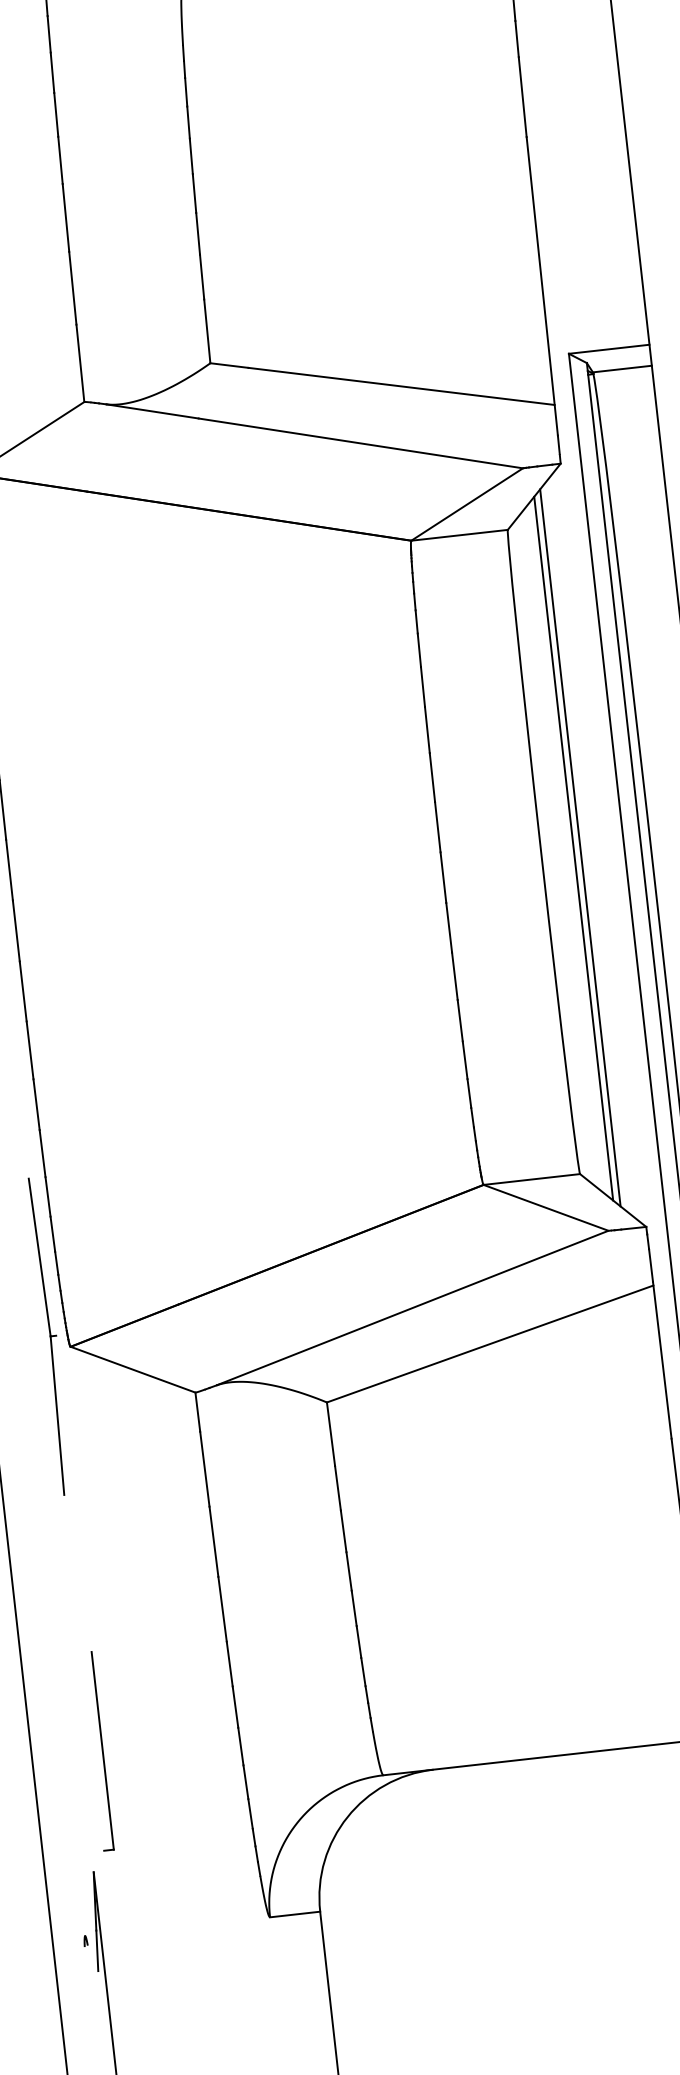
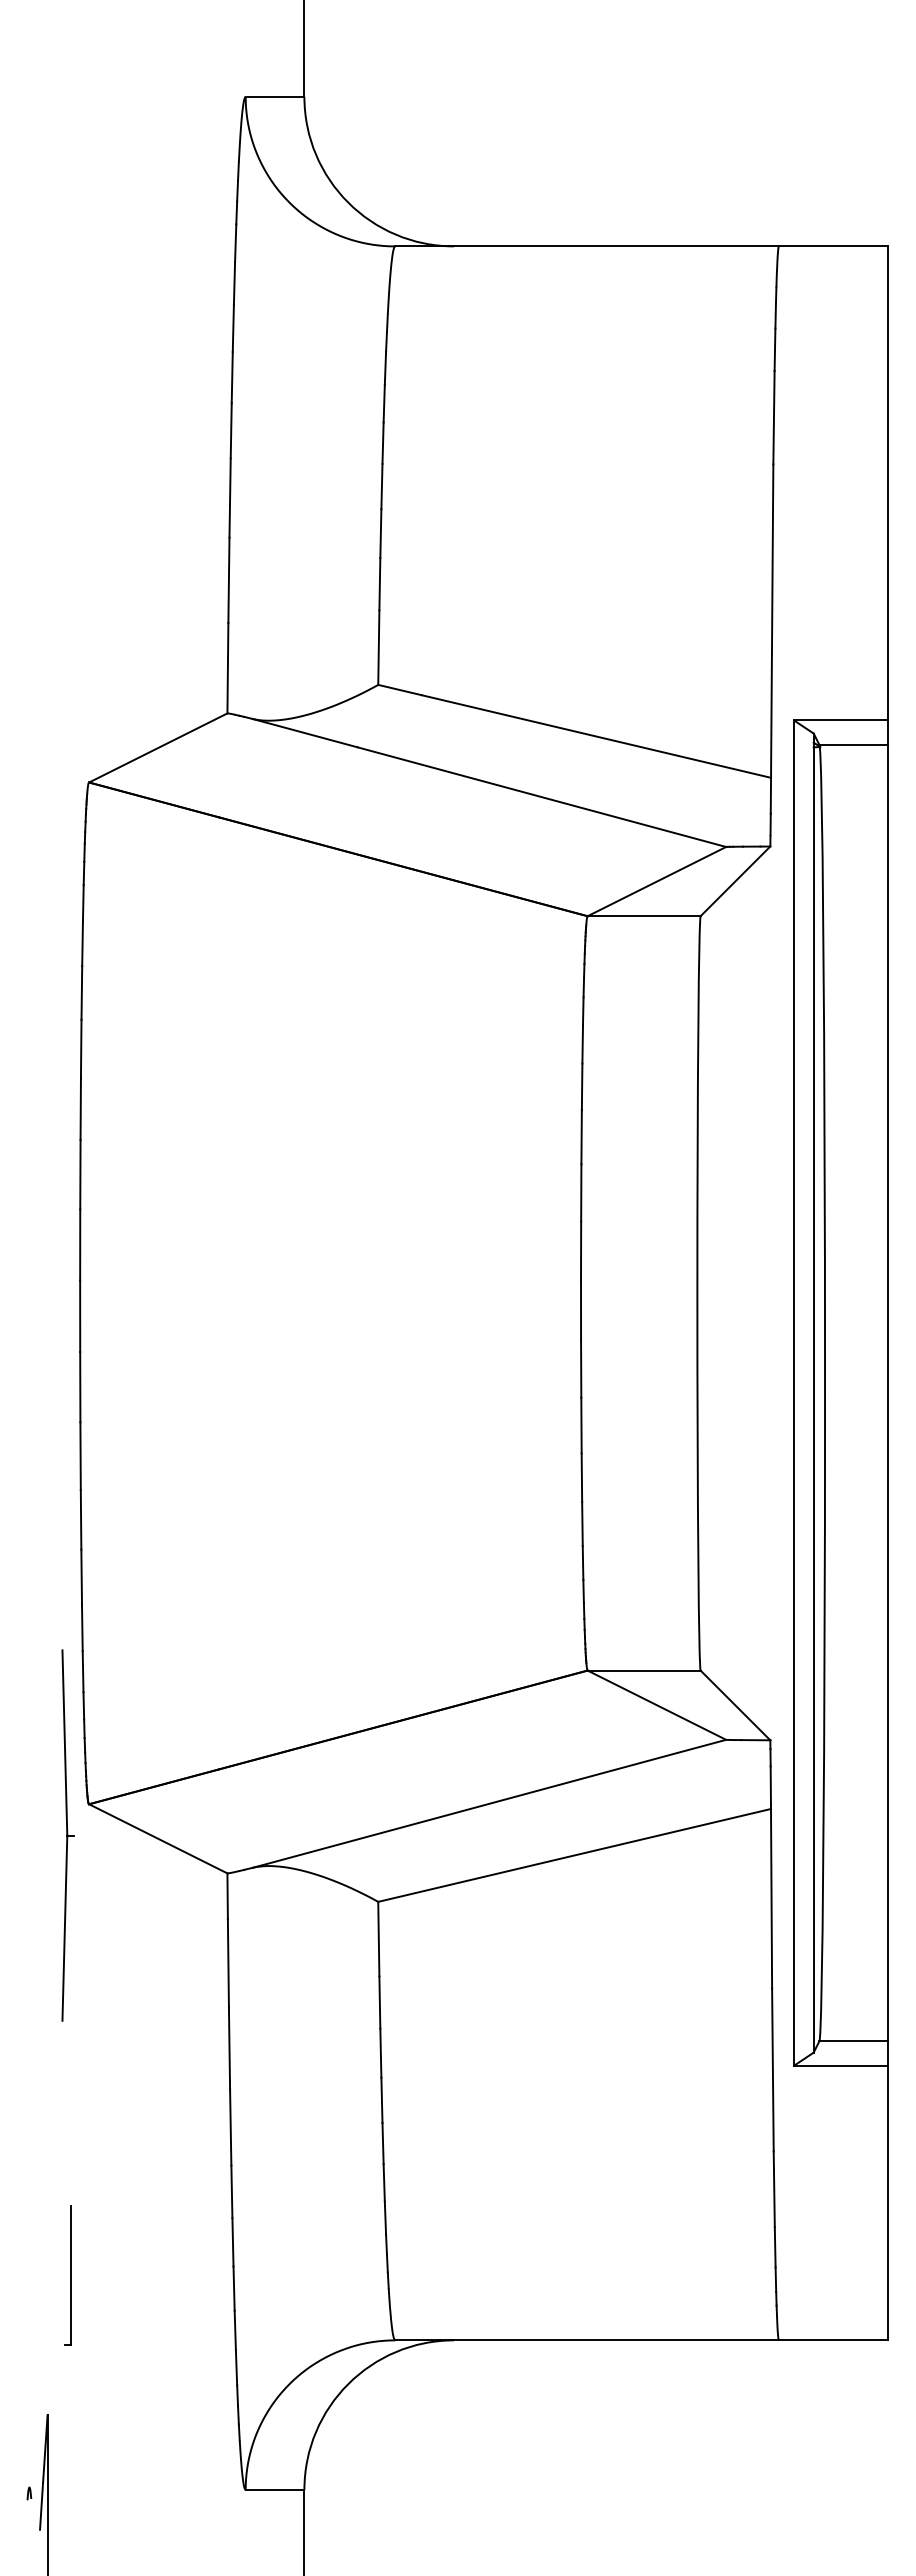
line: (580, 847) -> (743, 1293), removed
line: (573, 848) -> (735, 1293), removed
part: (50, 1336) -> (67, 1835), moved
part: (97, 1751) -> (67, 2275), size x0.6

